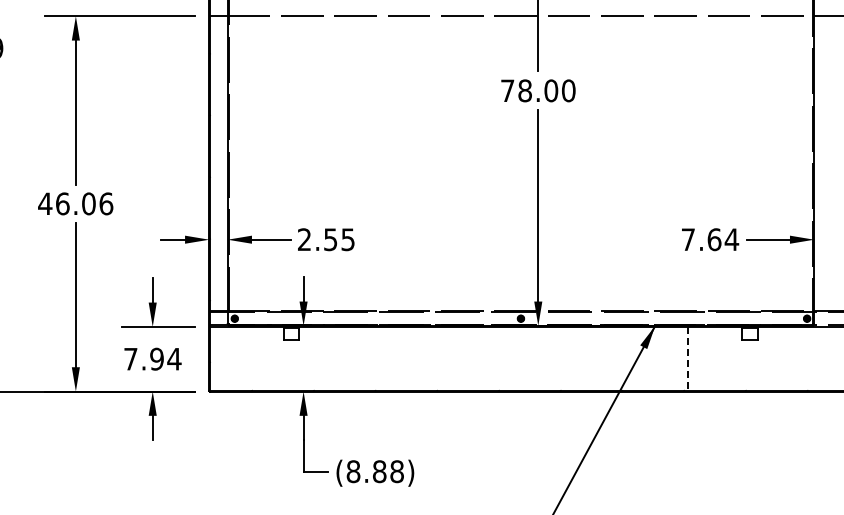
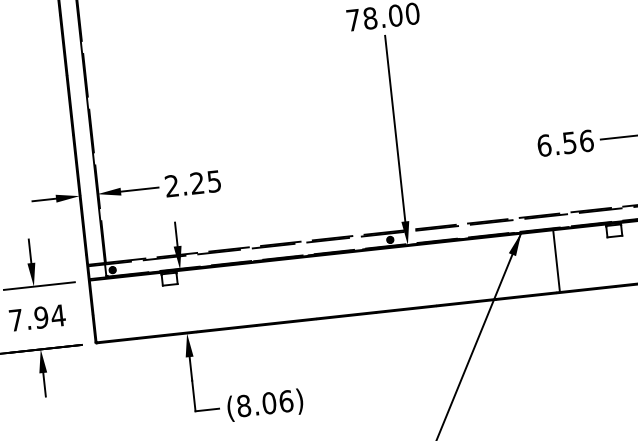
text: (330, 239) -> (197, 183), 2.55 -> 2.25
text: (710, 239) -> (565, 143), 7.64 -> 6.56
line: (687, 358) -> (556, 260), dashed -> solid
text: (388, 471) -> (277, 402), (8.88) -> (8.06)

